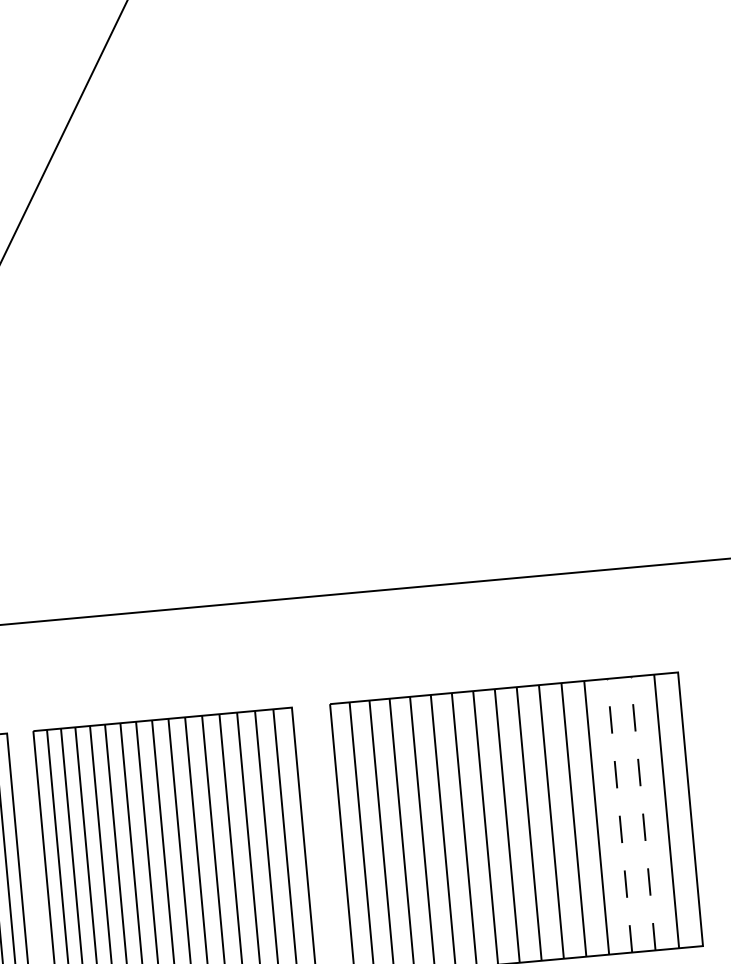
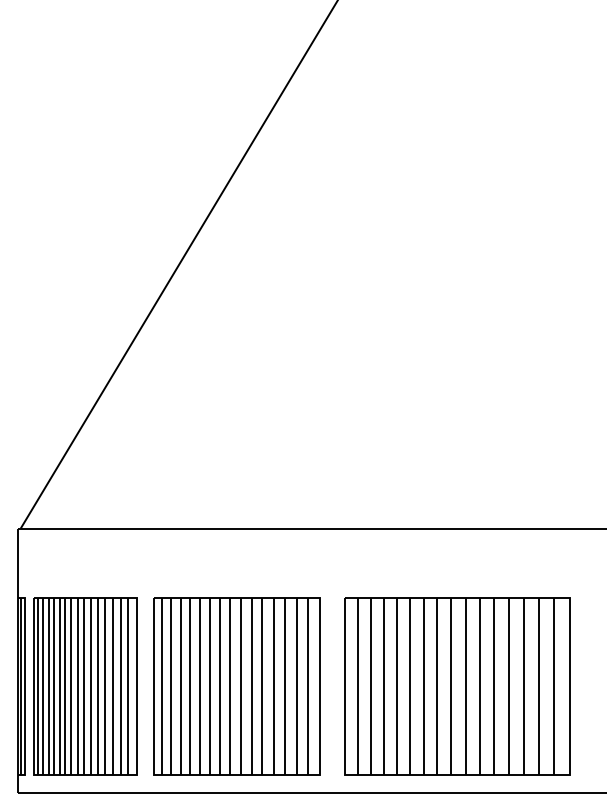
line: (643, 813) -> (539, 686), dashed -> solid
line: (620, 815) -> (524, 686), dashed -> solid

